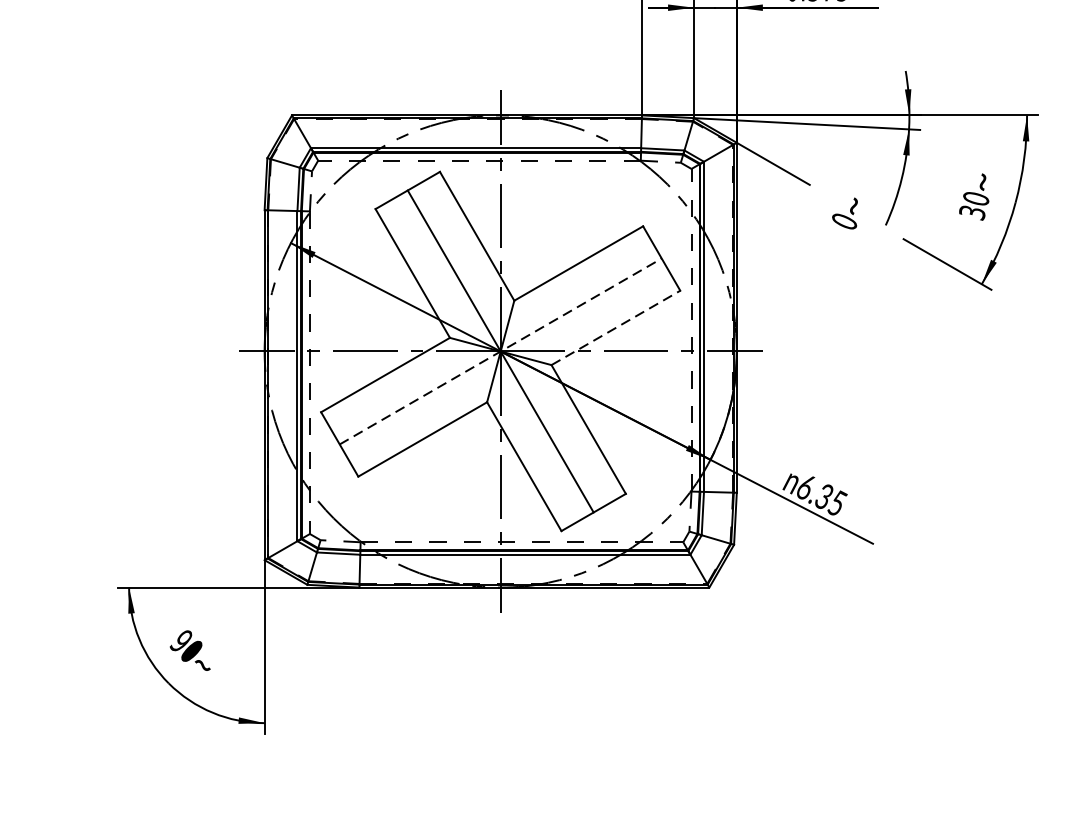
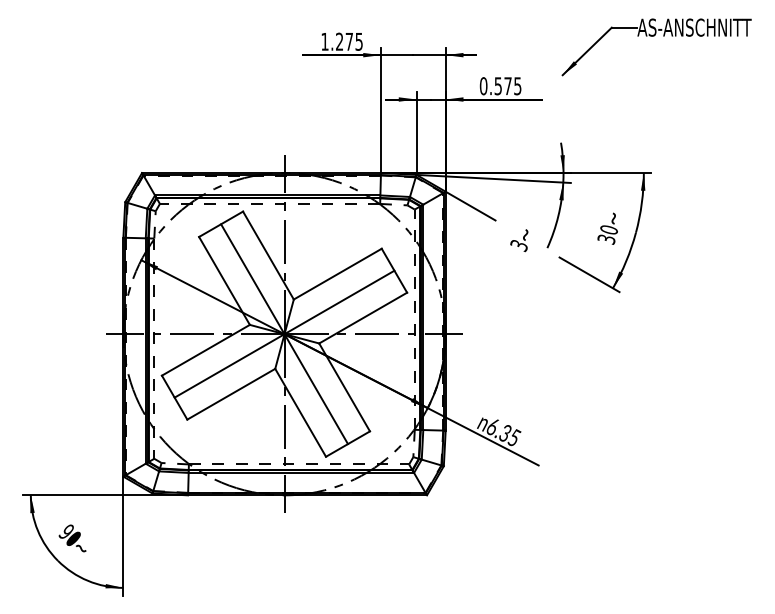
text: (843, 223) -> (518, 246), 0 -> 3
line: (616, 328) -> (363, 318), dashed -> solid
line: (500, 351) -> (284, 334), dashed -> solid

